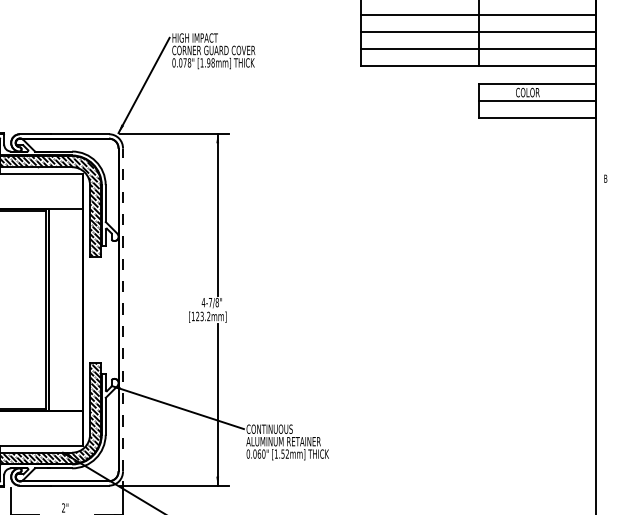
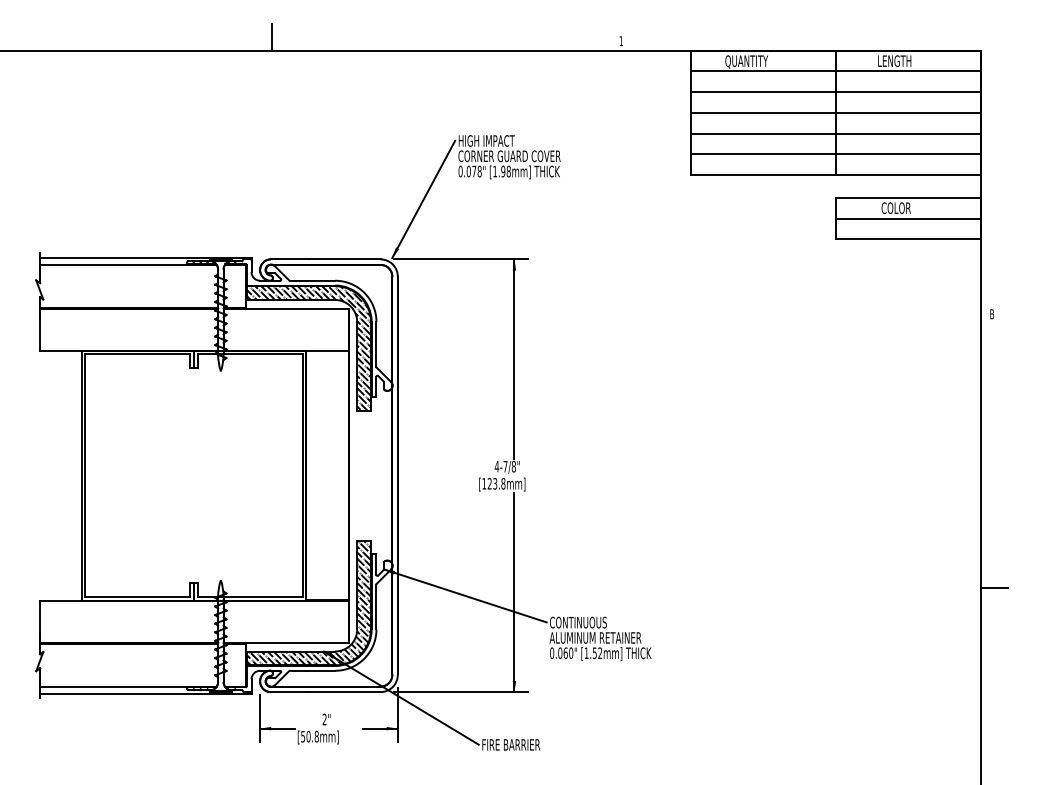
line: (122, 309) -> (397, 475), dashed -> solid
text: (208, 316) -> (503, 483), [123.2mm] -> [123.8mm]
line: (606, 400) -> (993, 587), added

